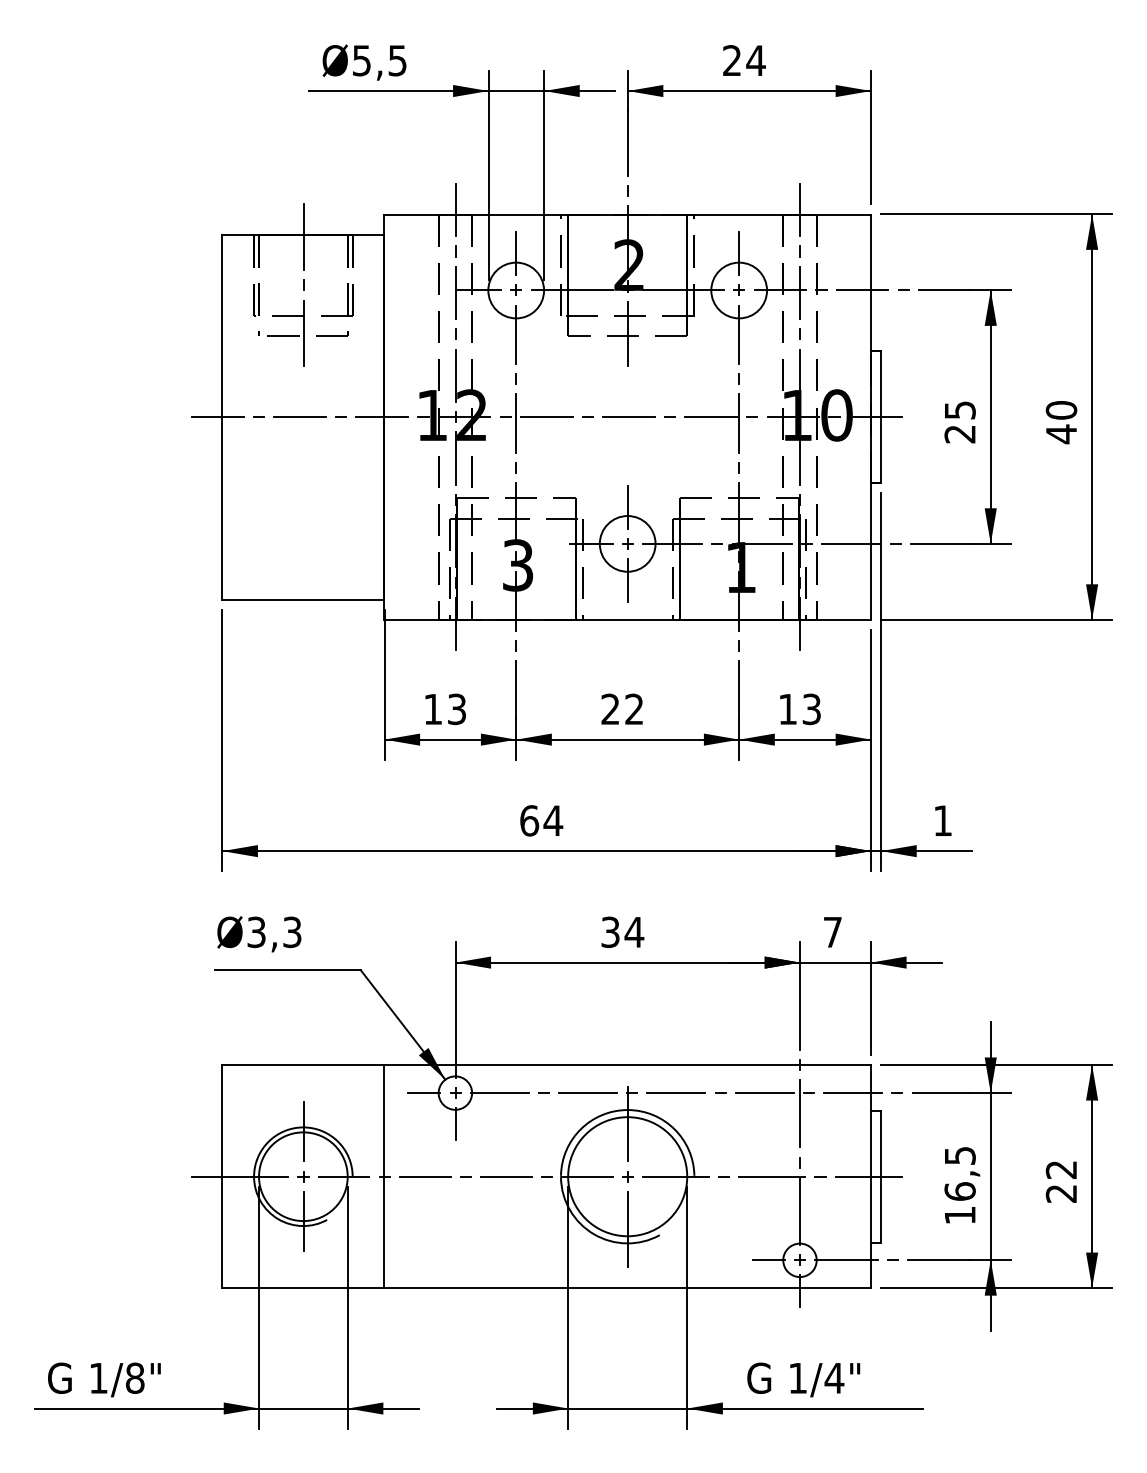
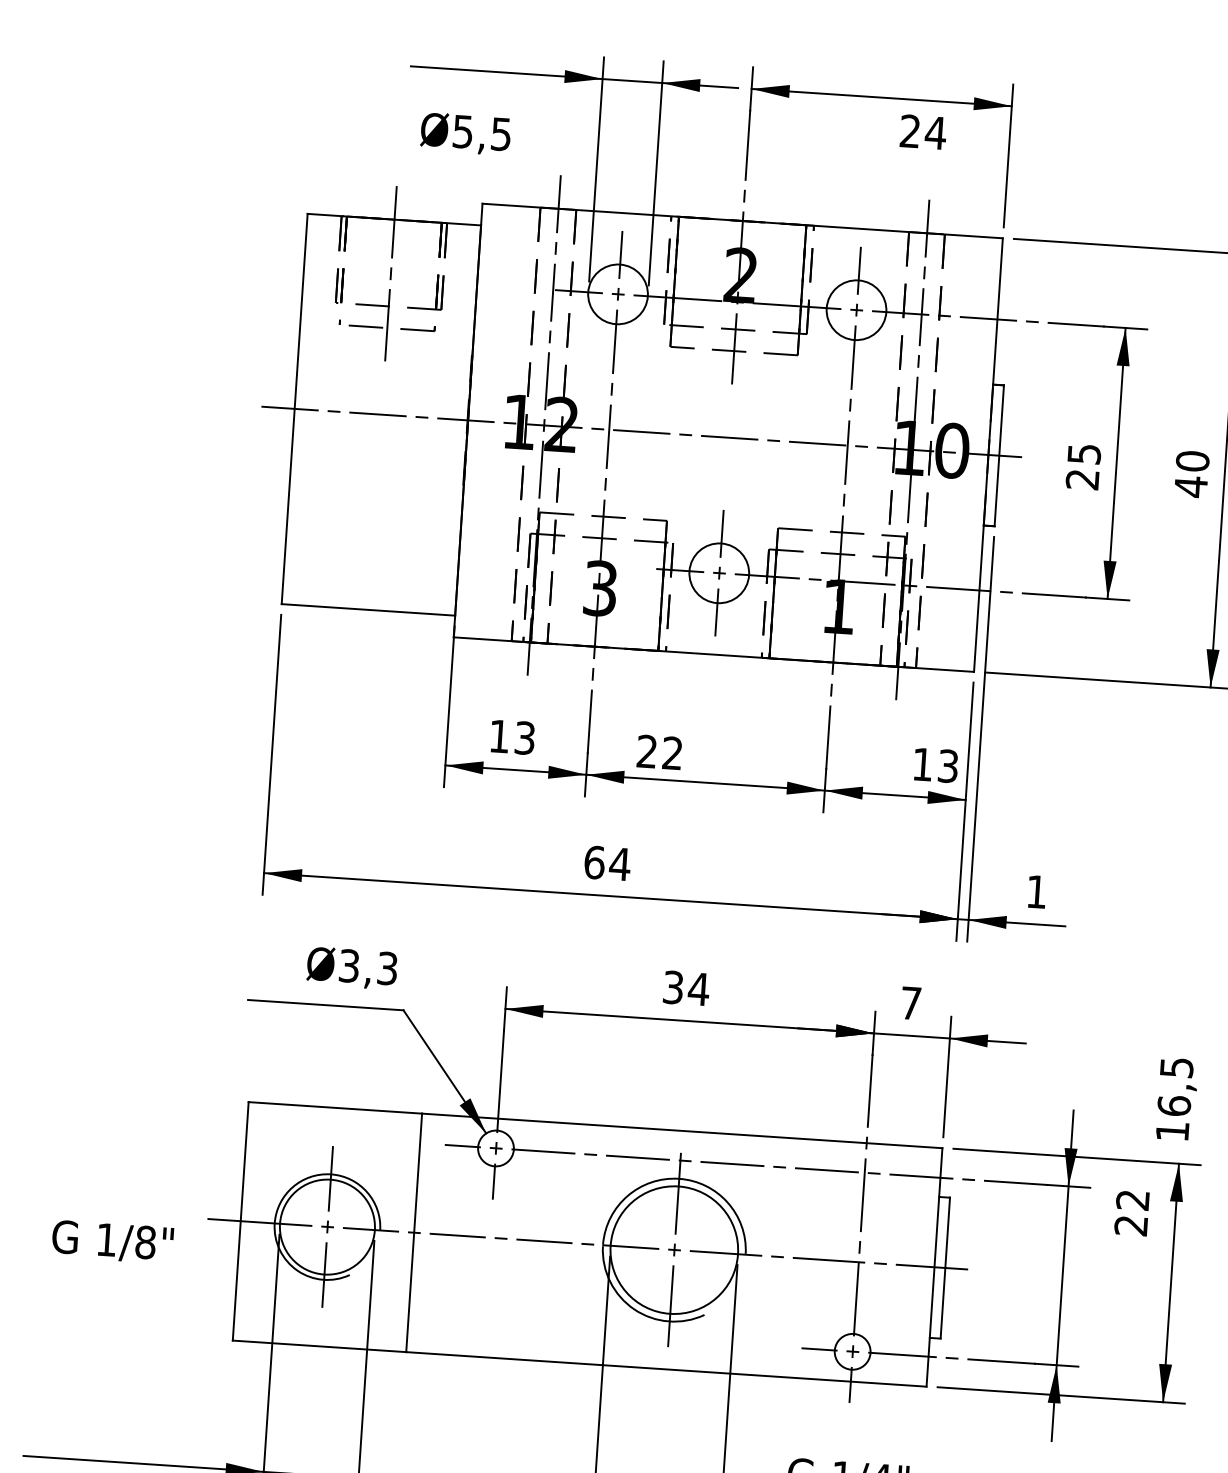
text: (744, 60) -> (923, 132), moved
text: (364, 62) -> (465, 133), moved
text: (621, 708) -> (658, 751), moved
text: (800, 709) -> (936, 765), moved
text: (259, 934) -> (352, 968), moved
text: (1060, 1181) -> (1131, 1212), moved
text: (962, 1185) -> (1177, 1099), moved
text: (104, 1379) -> (112, 1241), moved

